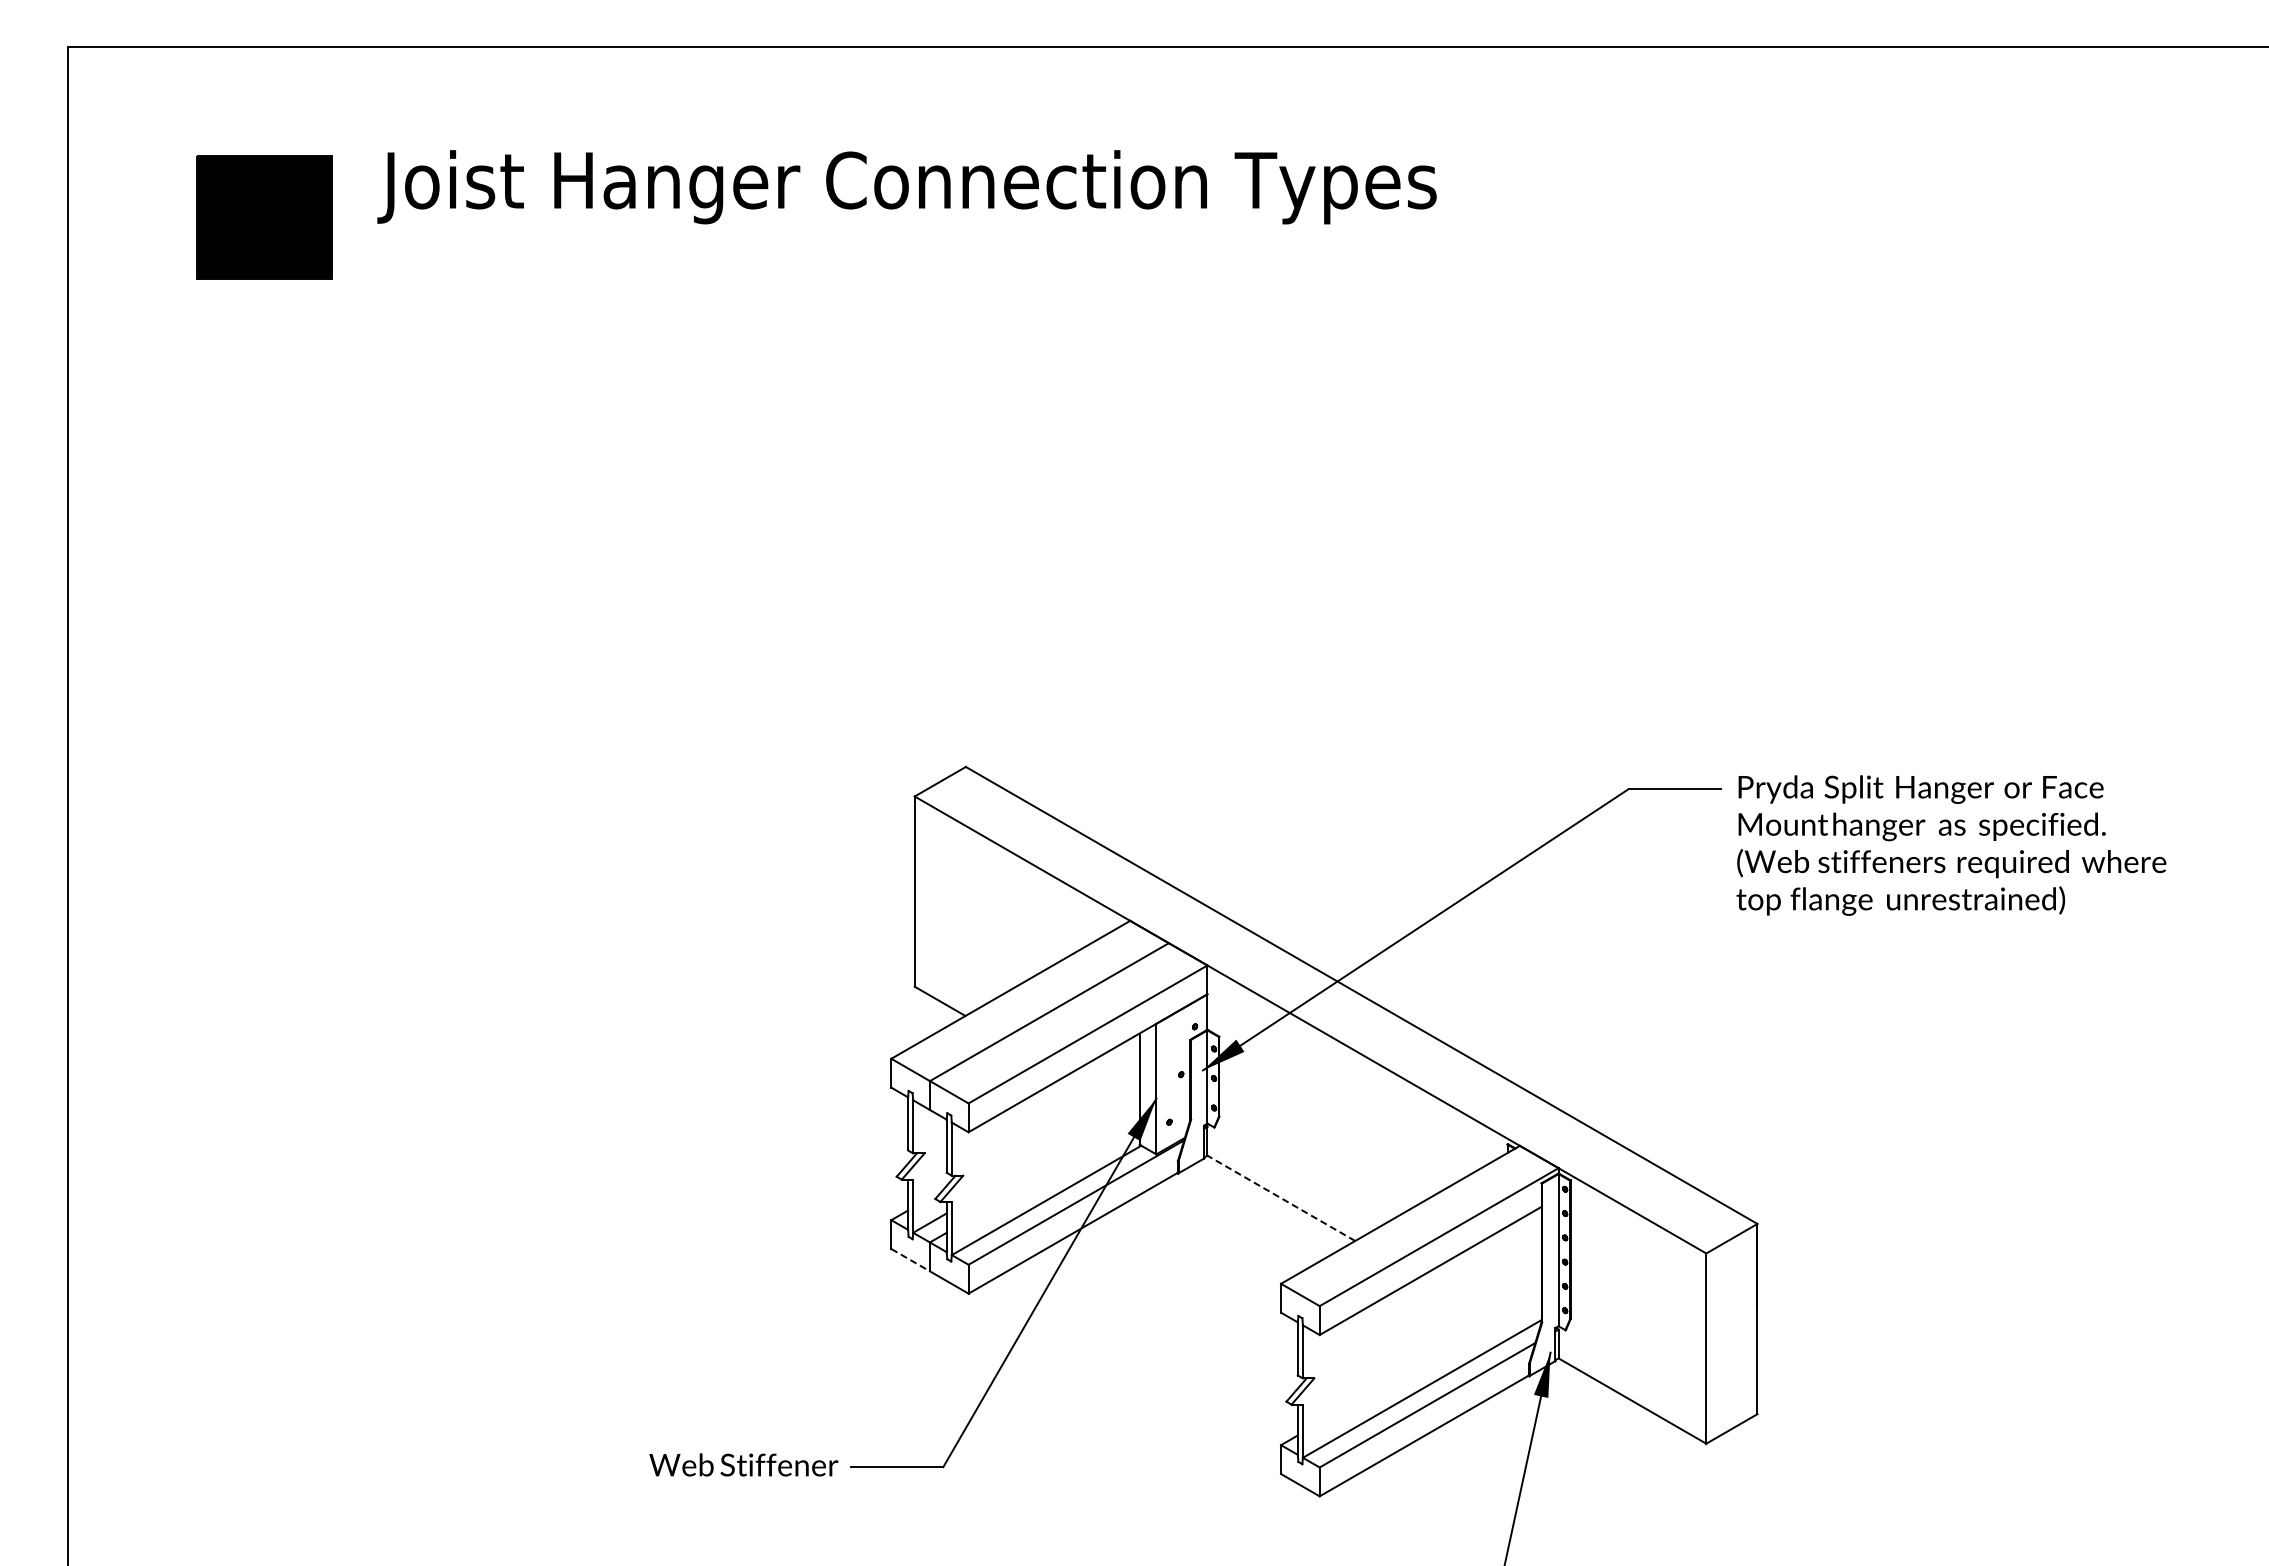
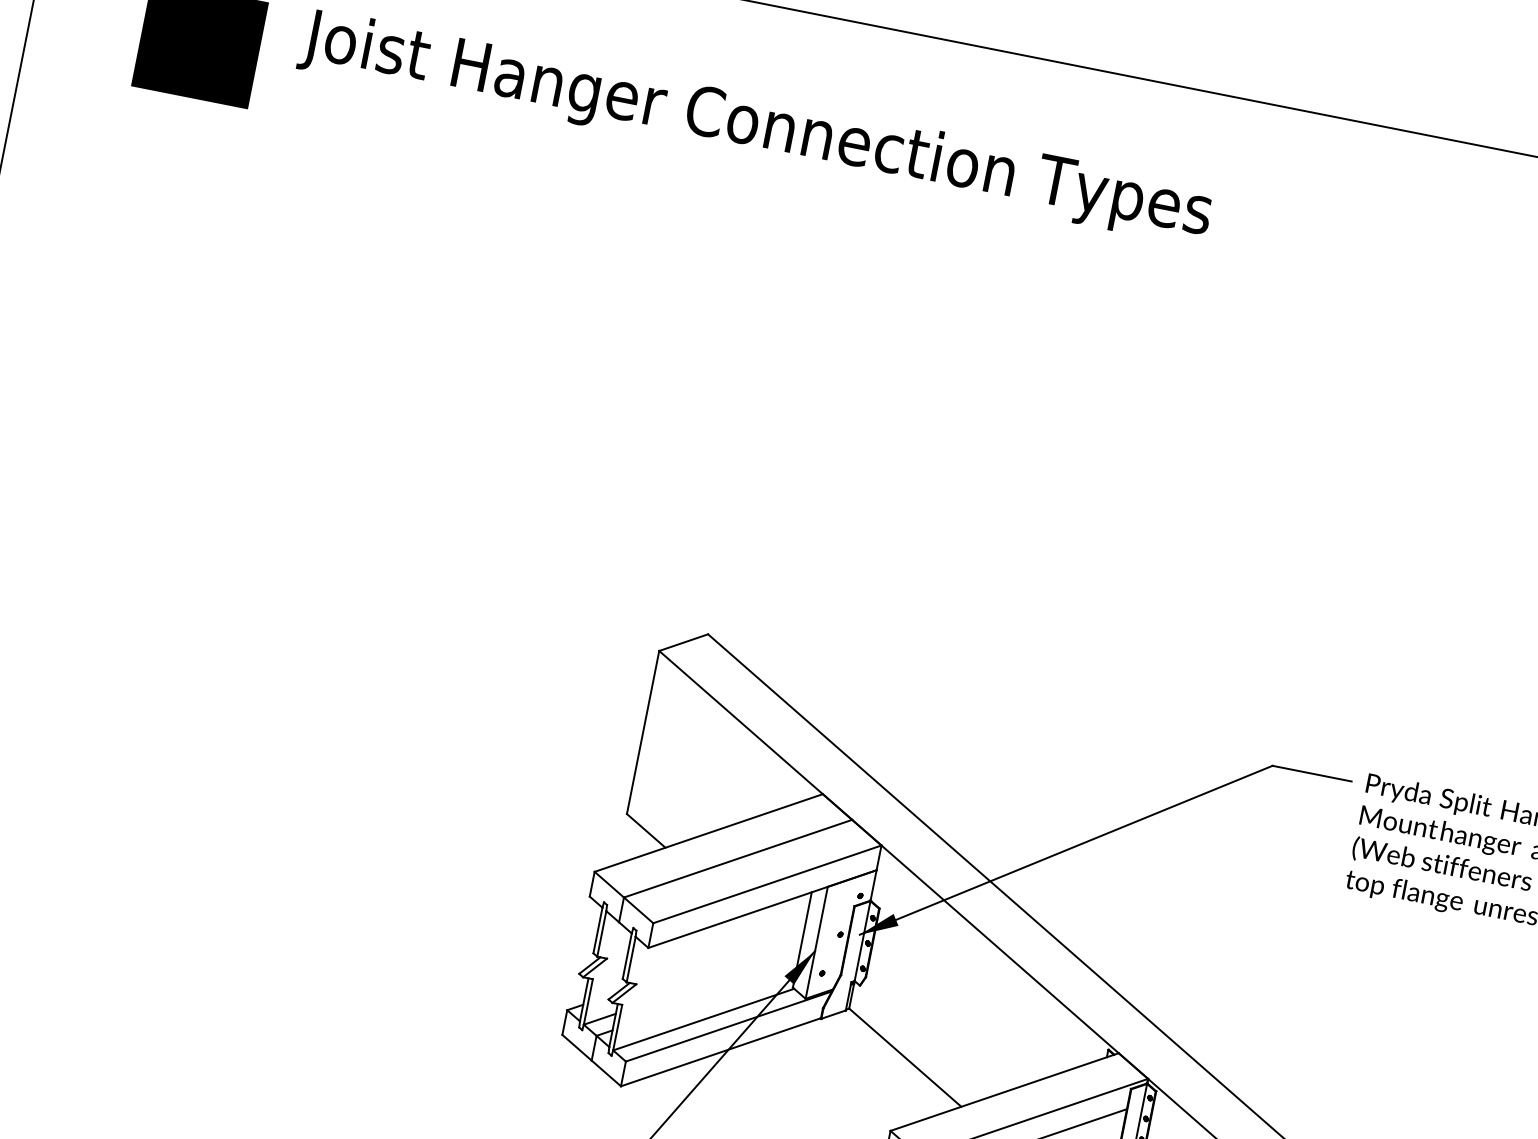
line: (1280, 1198) -> (904, 1057), dashed -> solid
line: (911, 1260) -> (577, 1048), dashed -> solid

